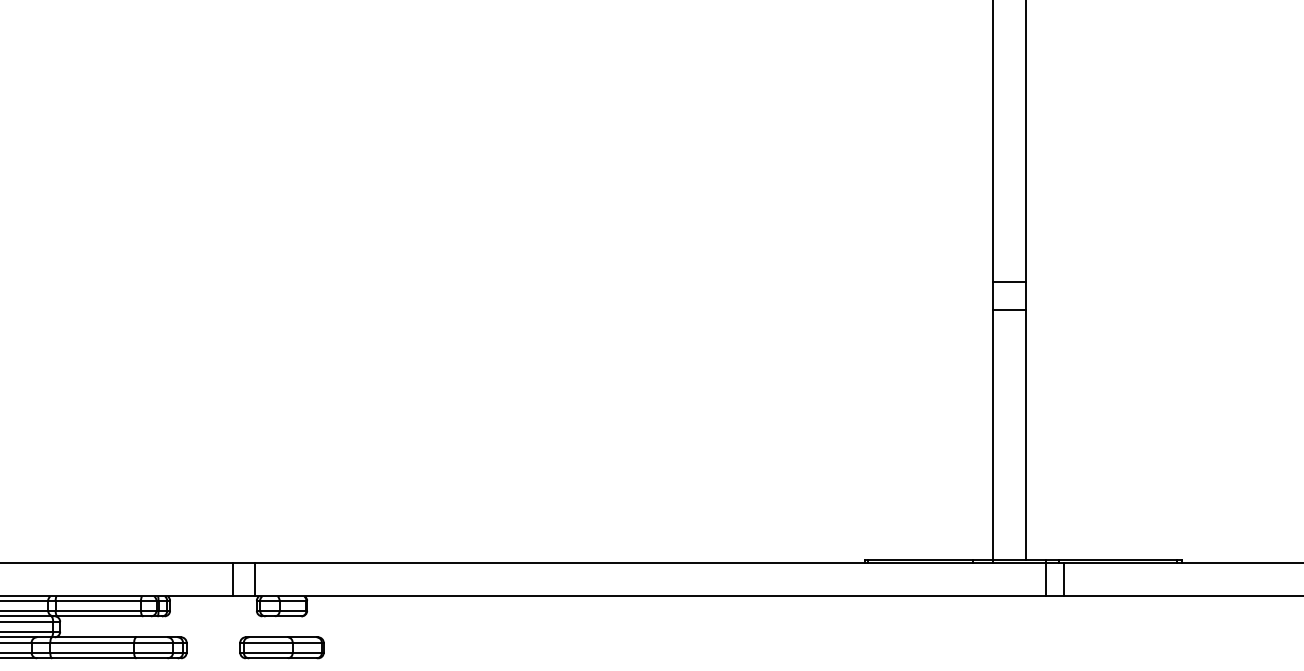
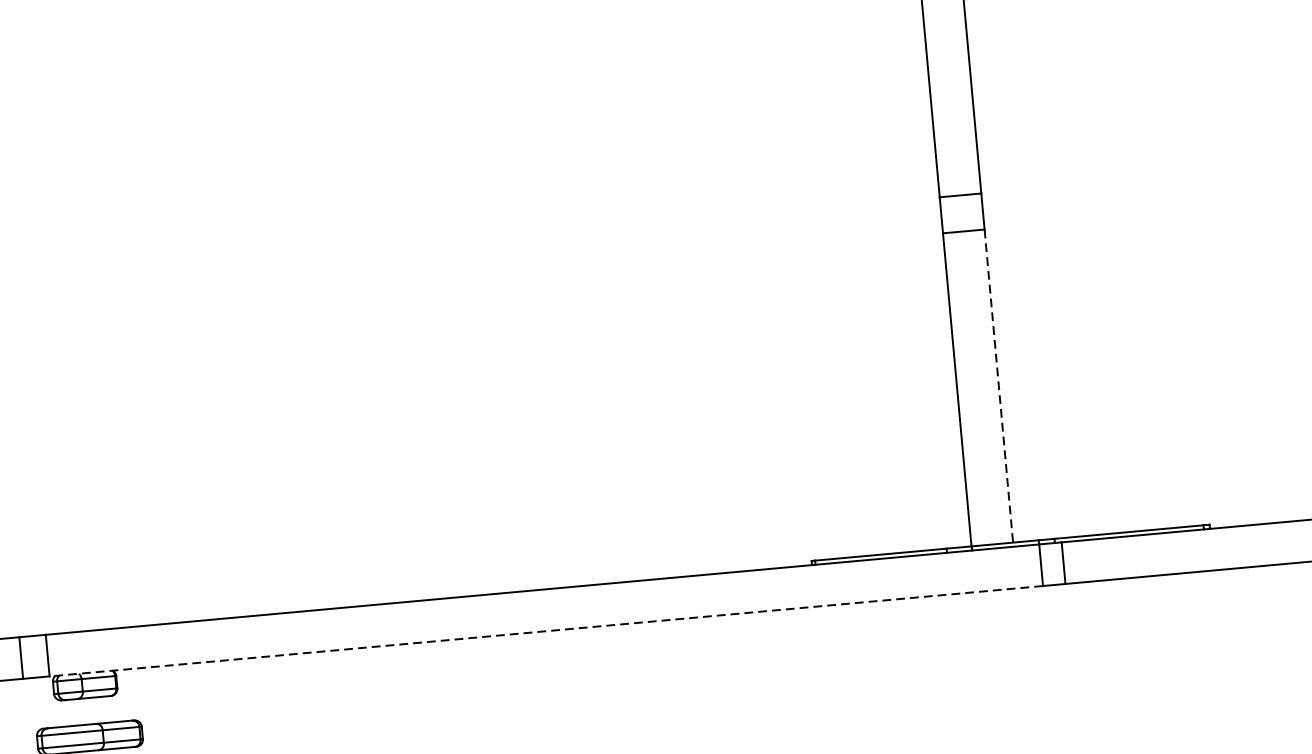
line: (1025, 435) -> (998, 386), solid -> dashed
line: (650, 596) -> (546, 631), solid -> dashed

